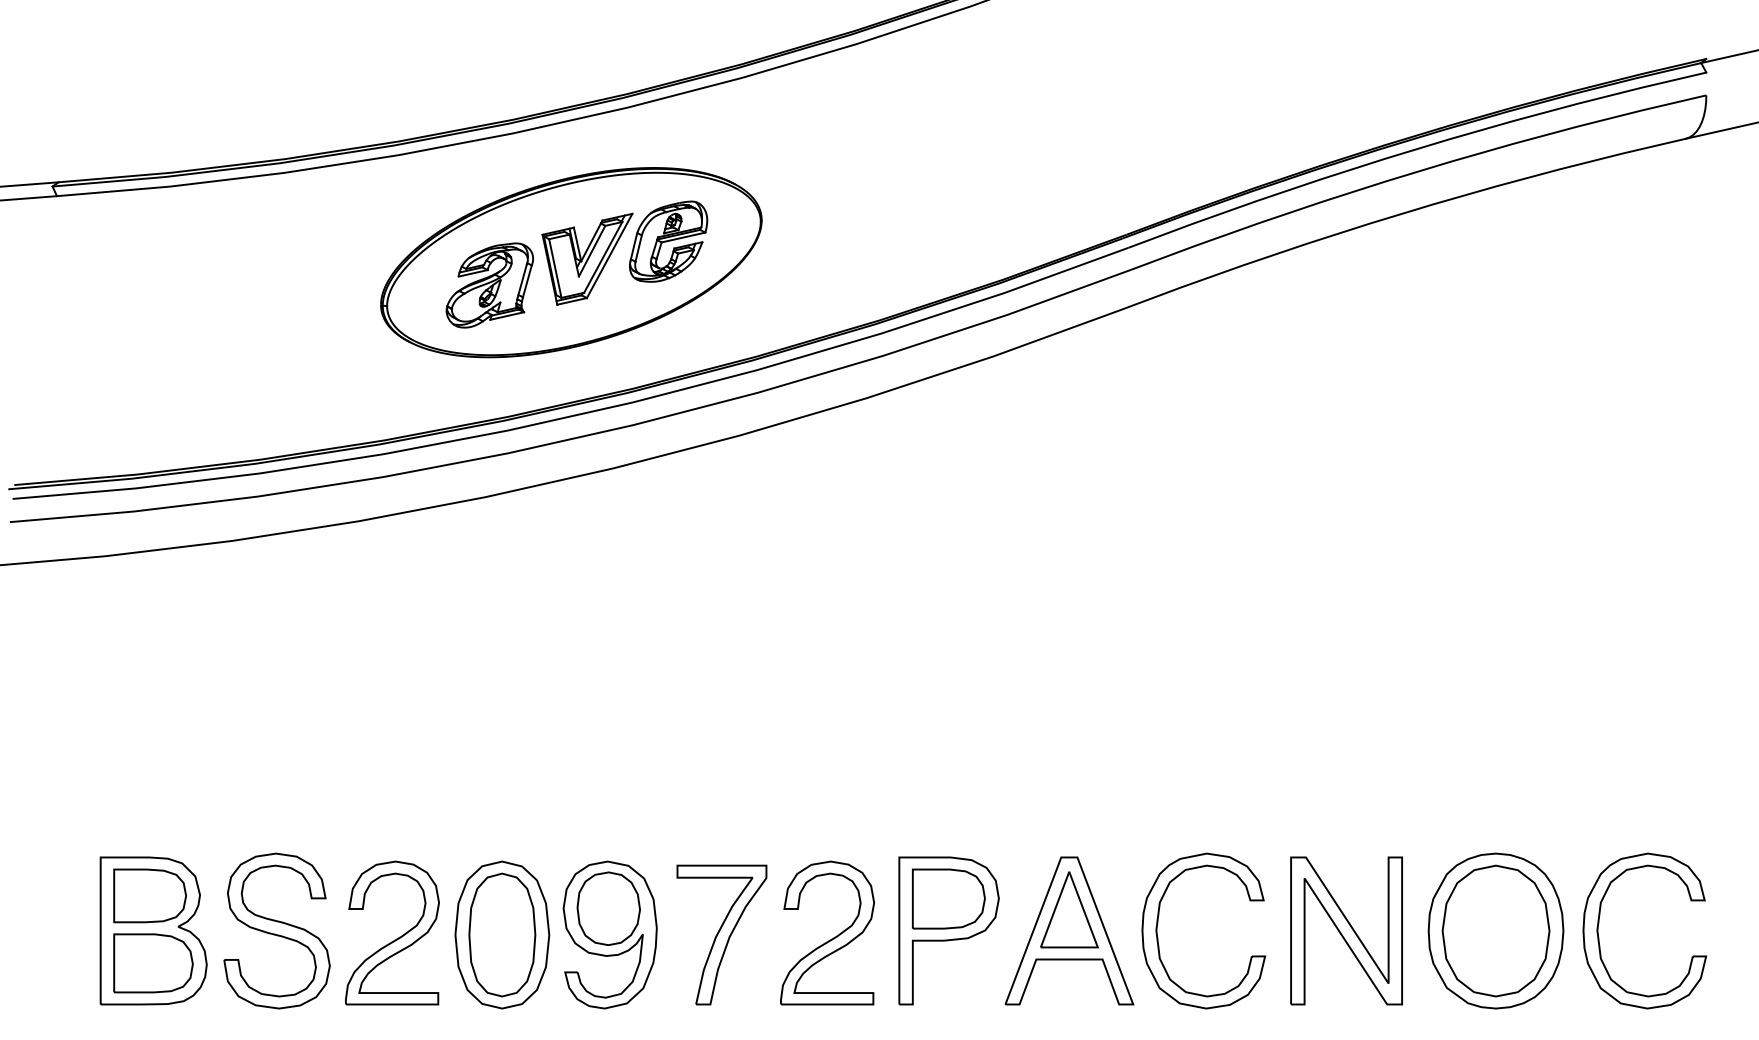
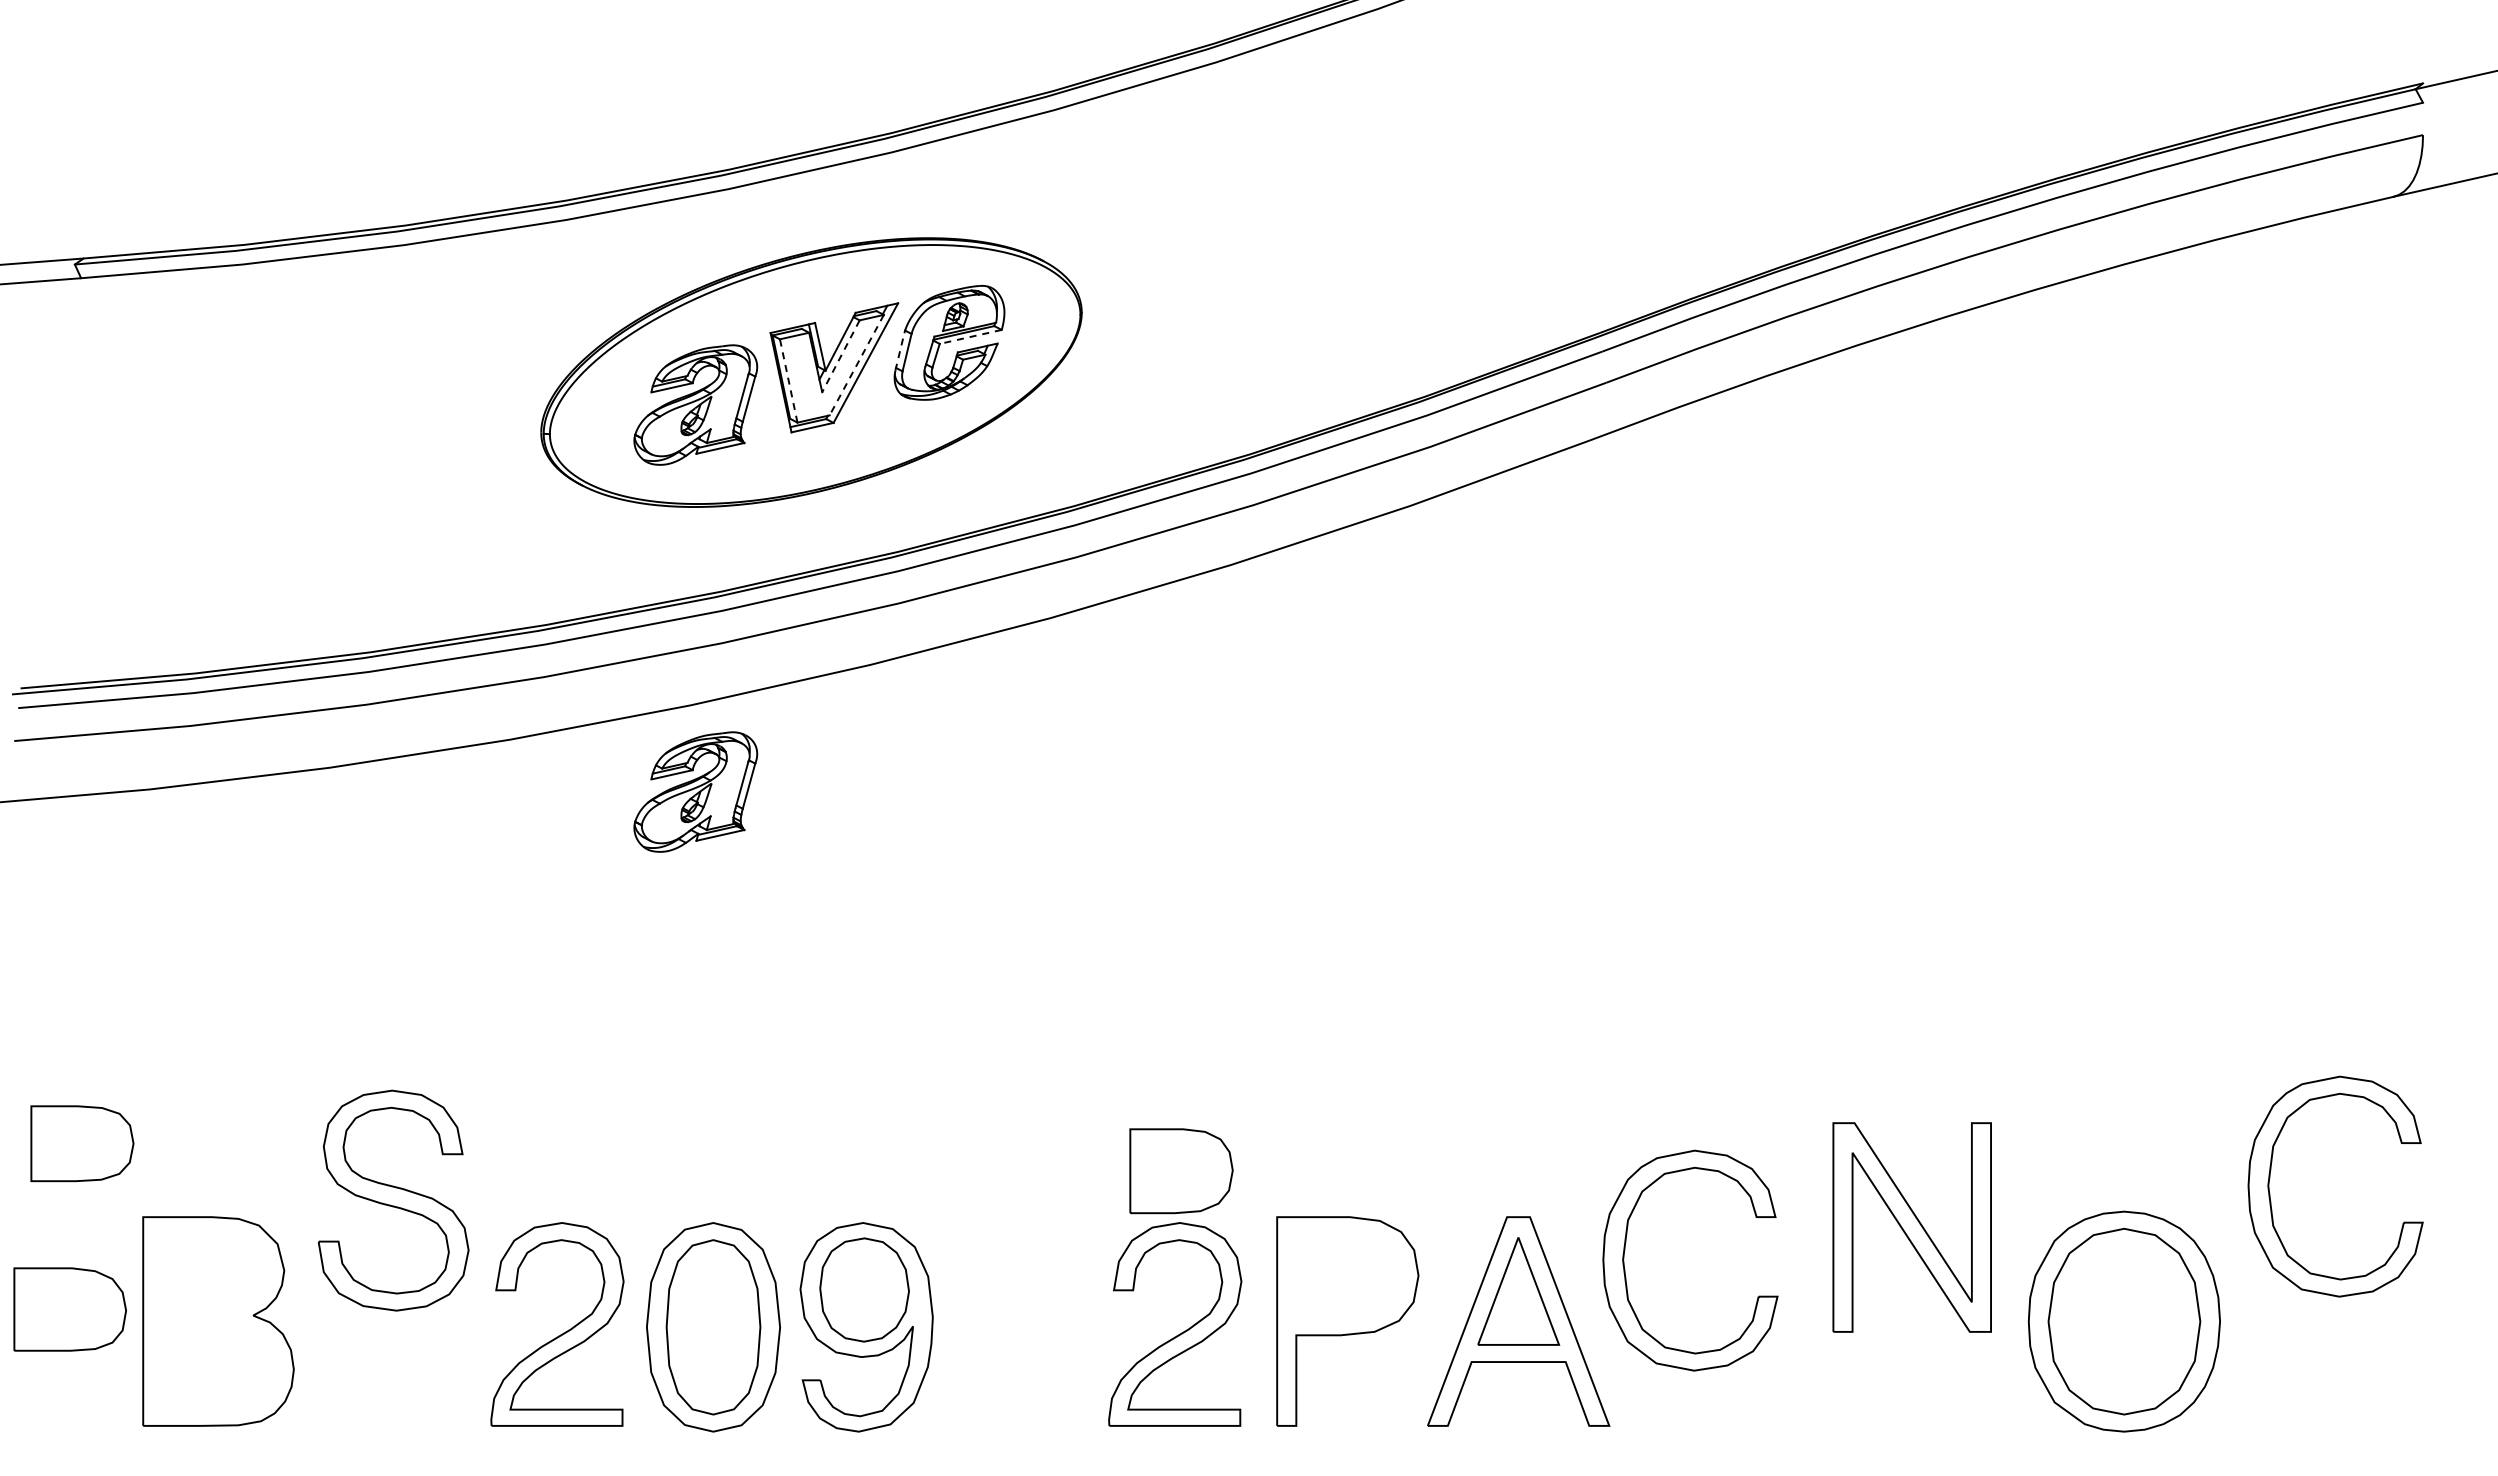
line: (683, 237) -> (970, 336), solid -> dashed
line: (634, 247) -> (900, 351), solid -> dashed
line: (591, 251) -> (840, 356), solid -> dashed
line: (603, 257) -> (856, 365), solid -> dashed
line: (555, 268) -> (788, 380), solid -> dashed
part: (489, 557) -> (695, 791), added
part: (150, 895) -> (82, 1143), moved
part: (948, 899) -> (1181, 1171), moved
part: (276, 930) -> (393, 1200), moved
part: (1346, 930) -> (1911, 1227), moved
part: (722, 934) -> (1025, 1326), removed
part: (1598, 935) -> (2270, 1193), moved
part: (1158, 936) -> (1625, 1268), moved
part: (153, 963) -> (69, 1309), moved

